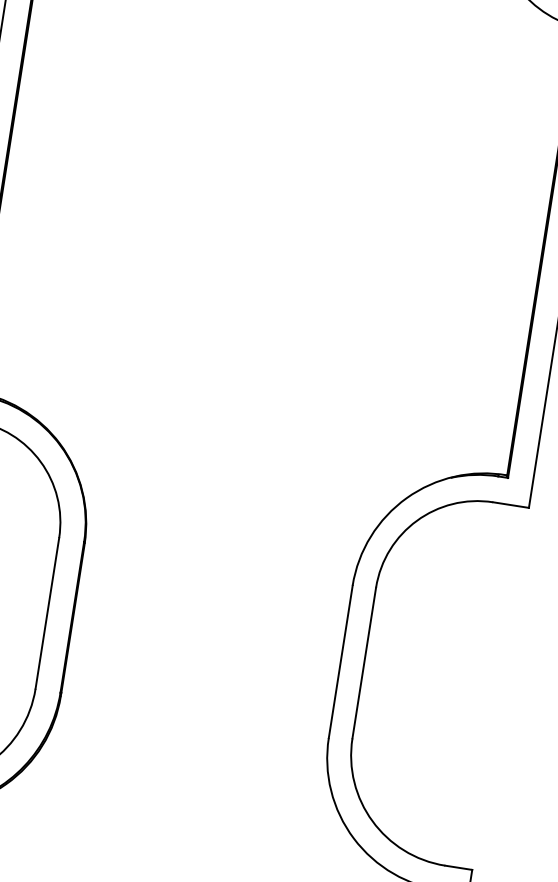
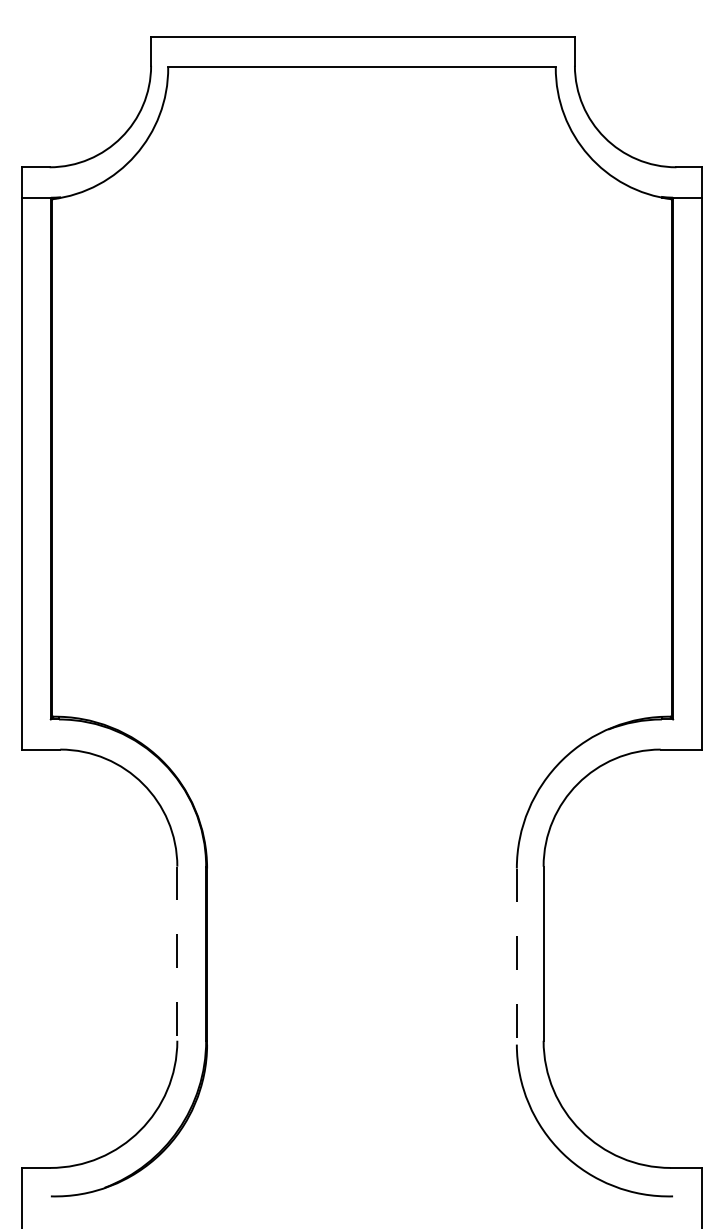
line: (47, 614) -> (177, 954), solid -> dashed
line: (340, 662) -> (516, 957), solid -> dashed

